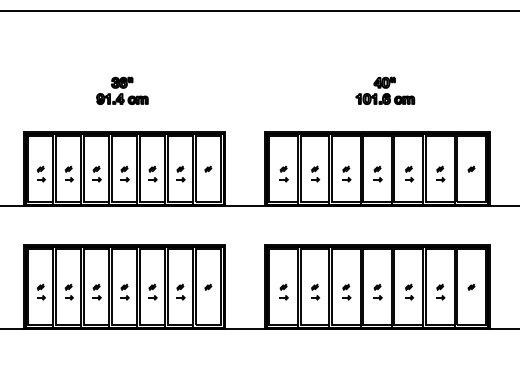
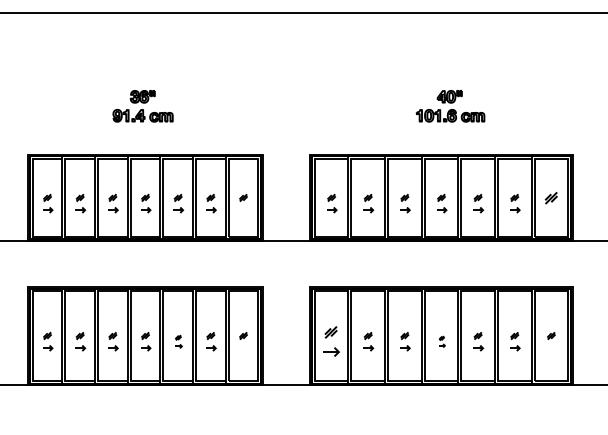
part: (471, 168) -> (551, 197), size x1.6
part: (152, 292) -> (178, 341), size x0.7
part: (284, 292) -> (332, 341), size x1.6
part: (378, 292) -> (442, 341), size x0.6

